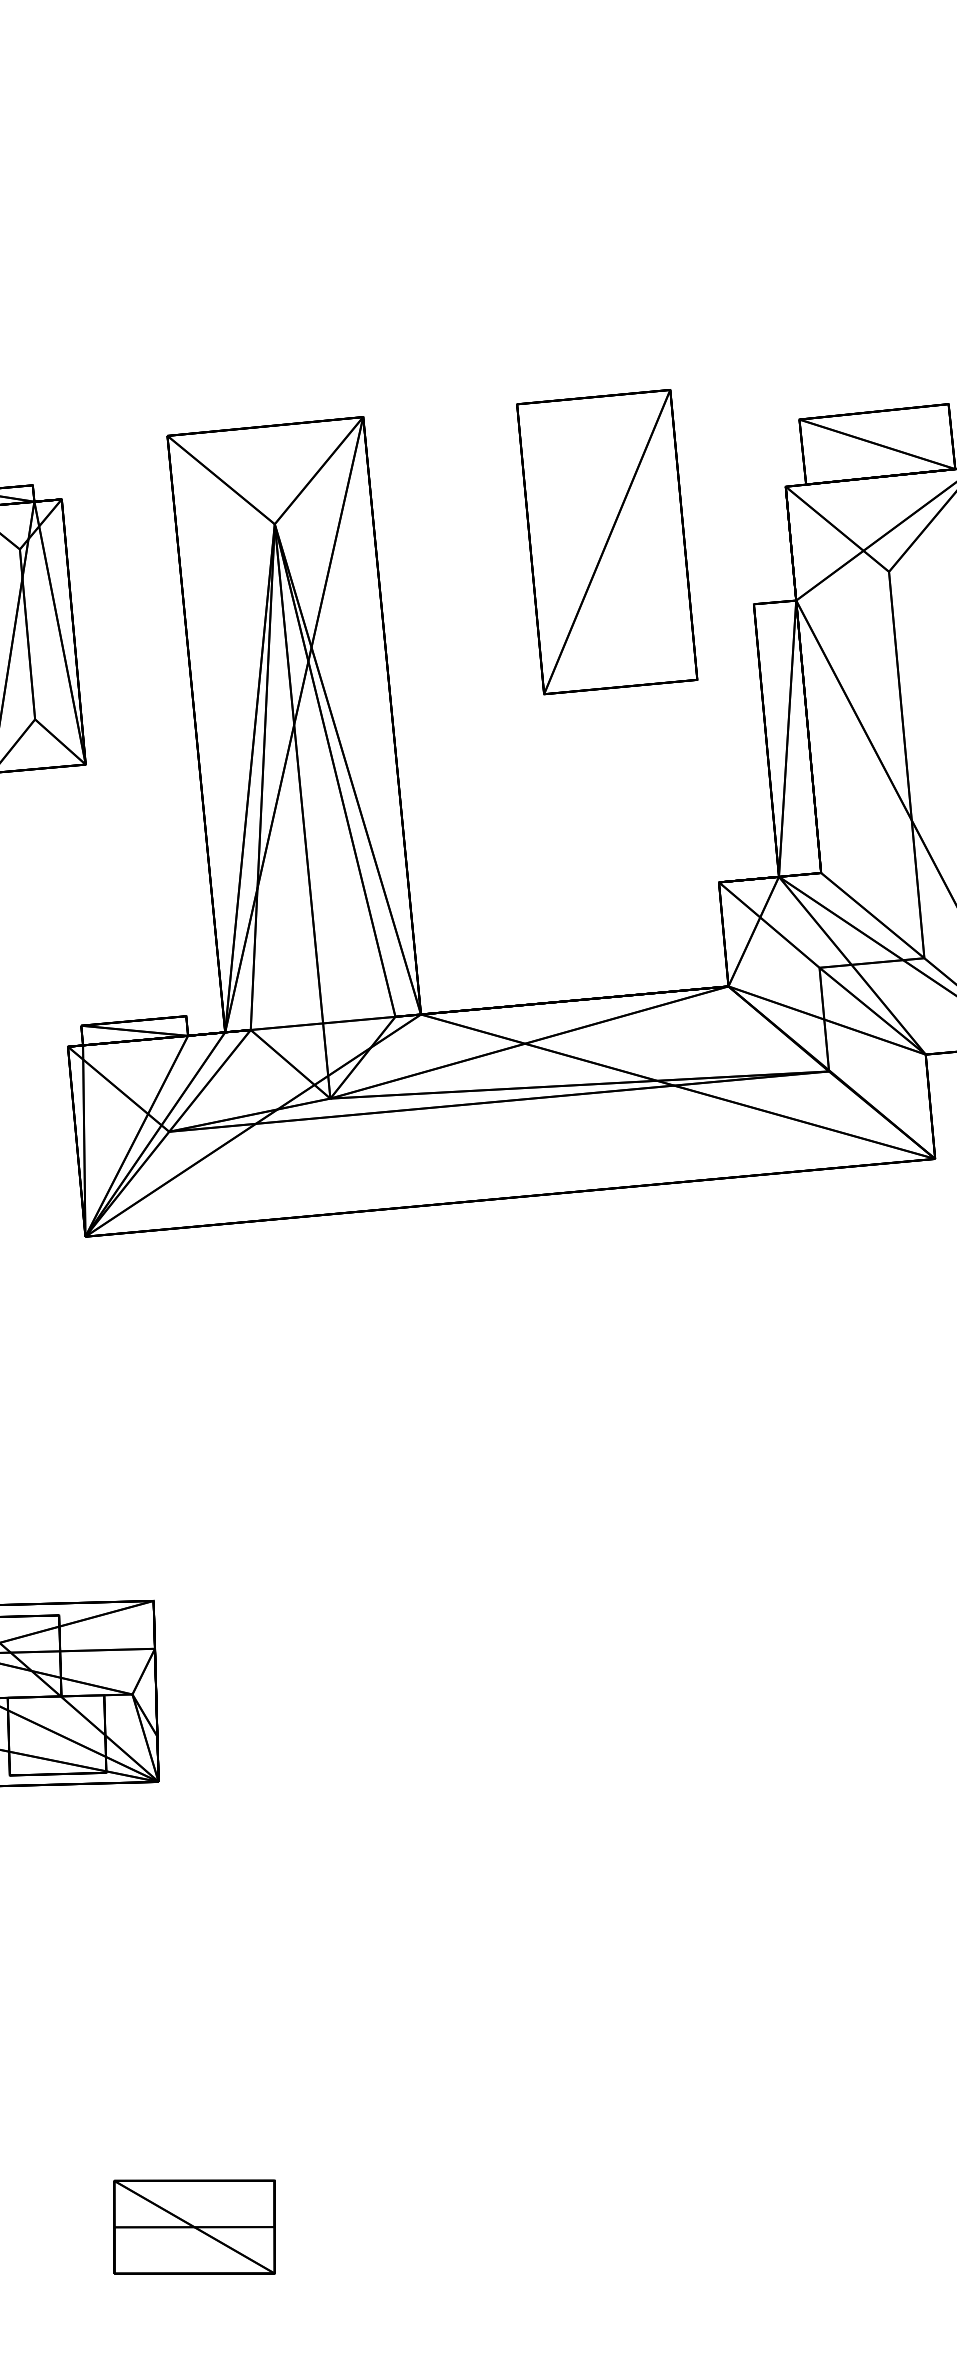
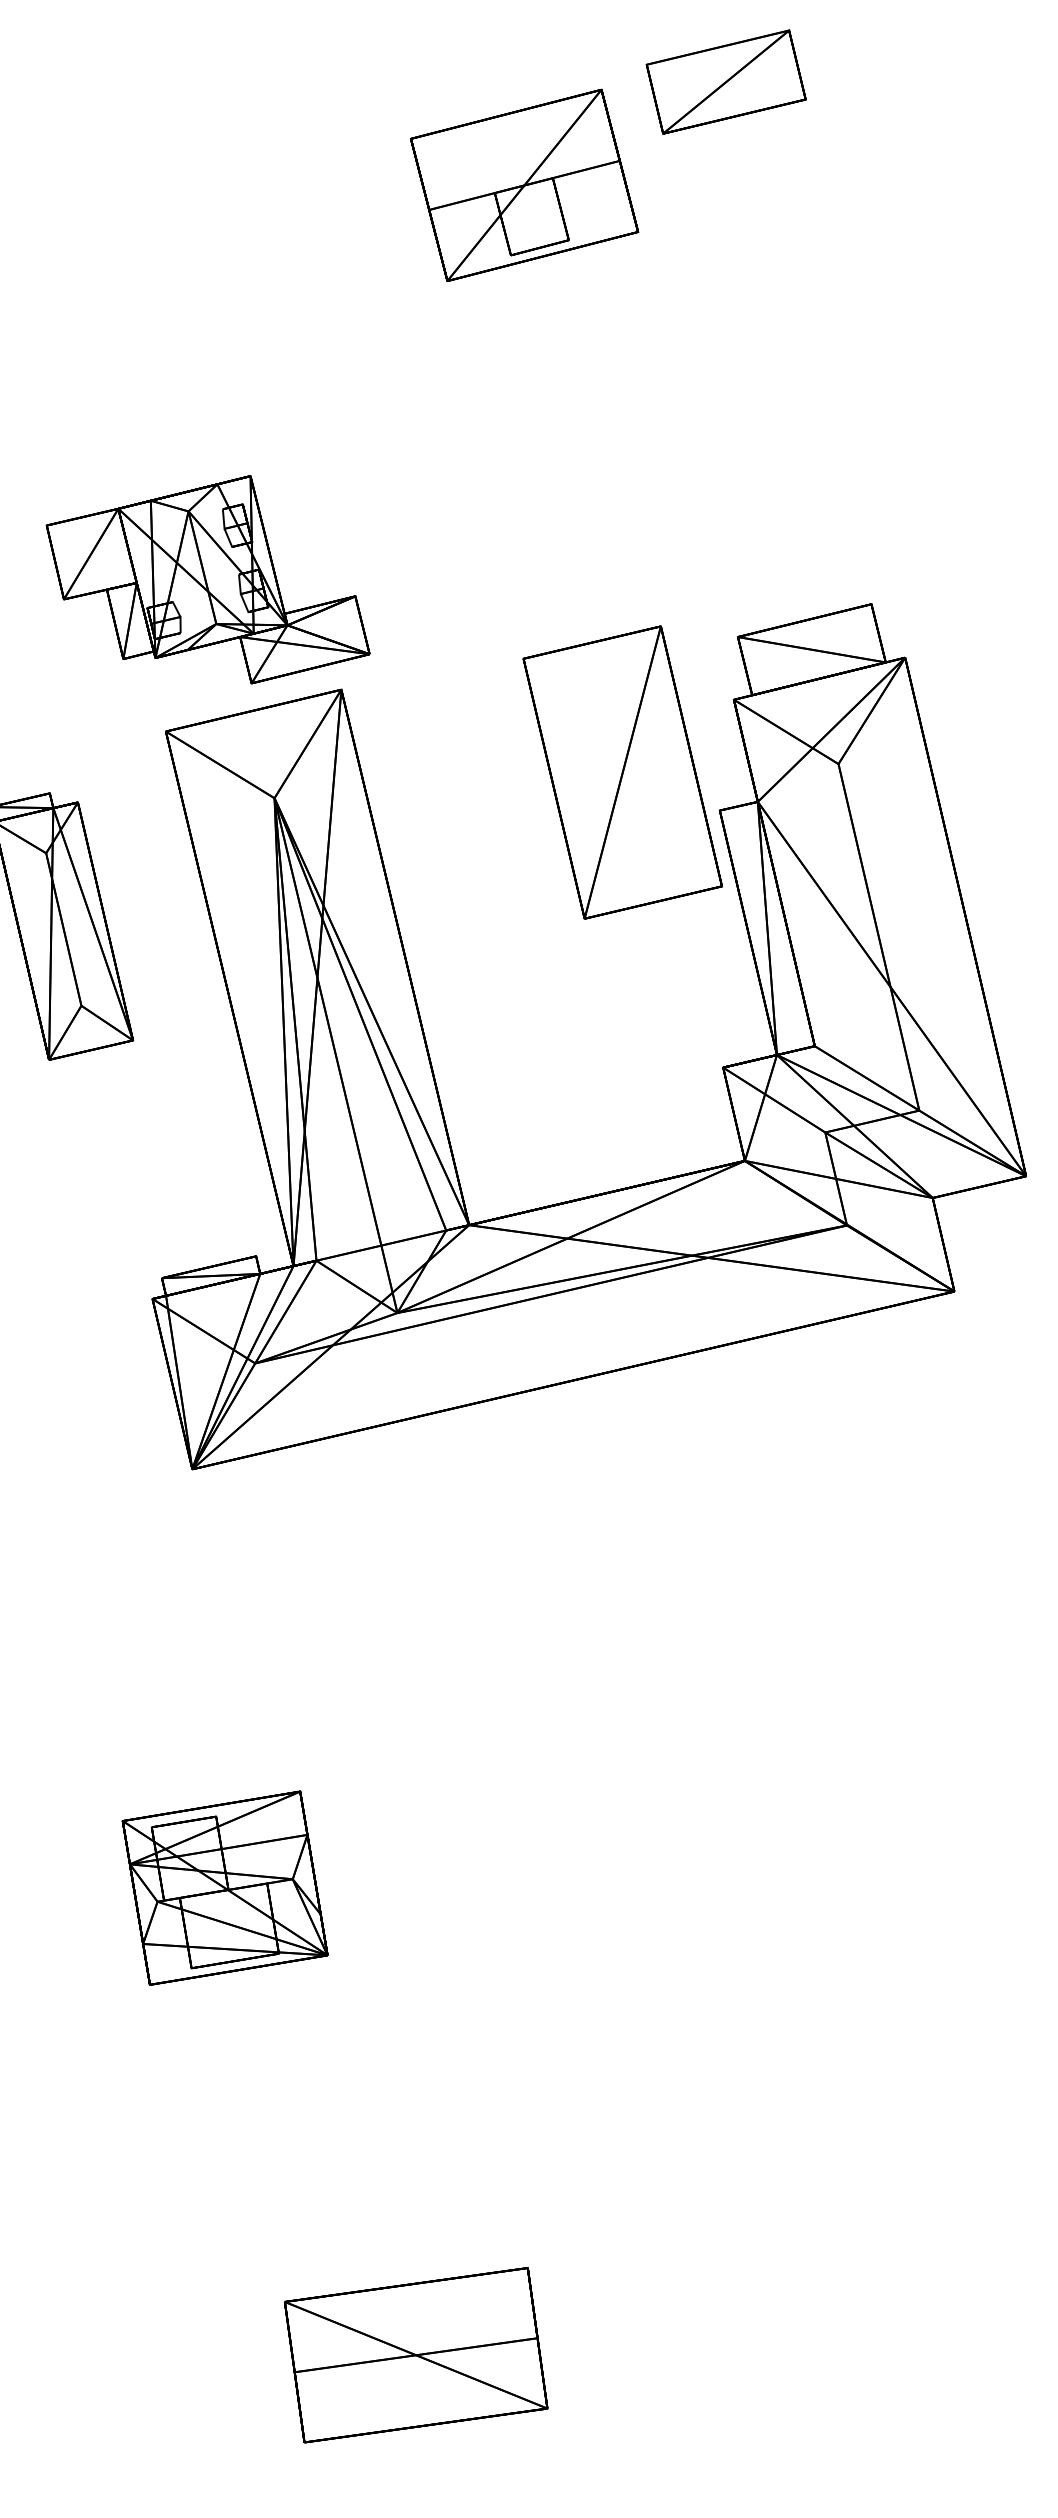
part: (235, 277) -> (207, 579), added
part: (606, 541) -> (622, 772), moved
part: (194, 2227) -> (416, 2355), size x1.67

